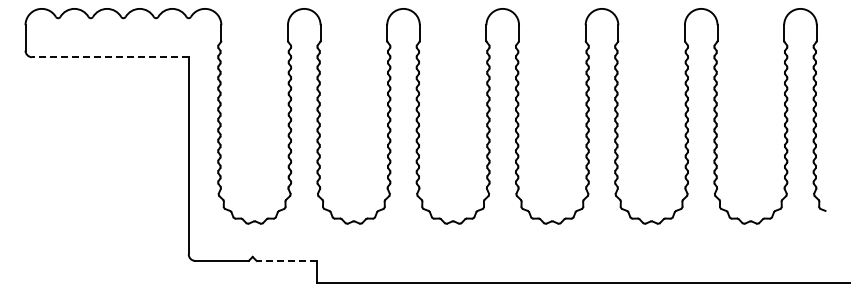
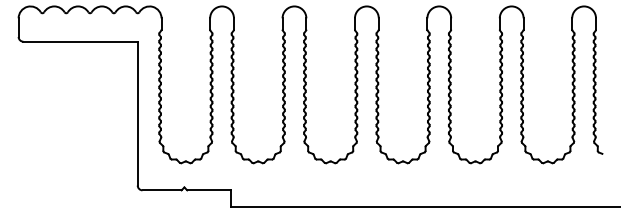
line: (109, 57) -> (79, 41), dashed -> solid
line: (286, 260) -> (209, 190), dashed -> solid

